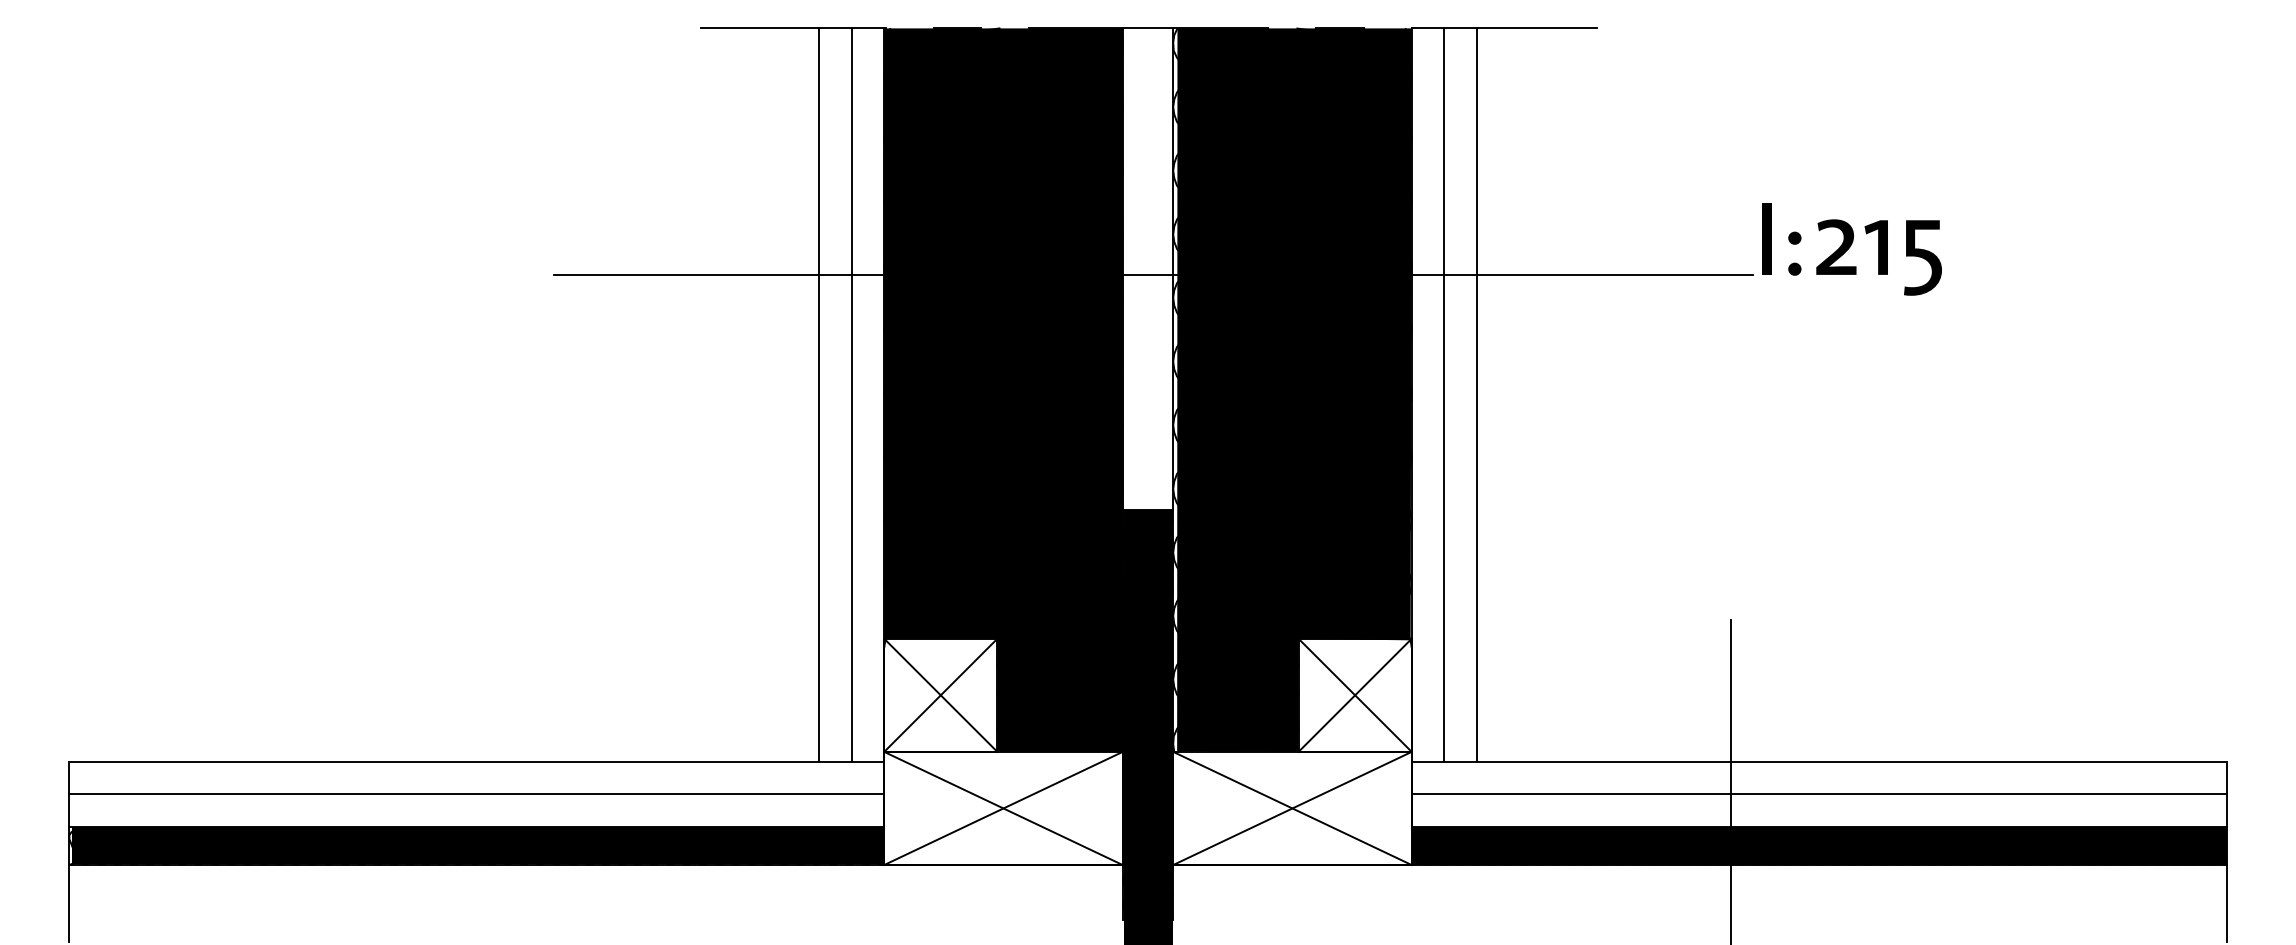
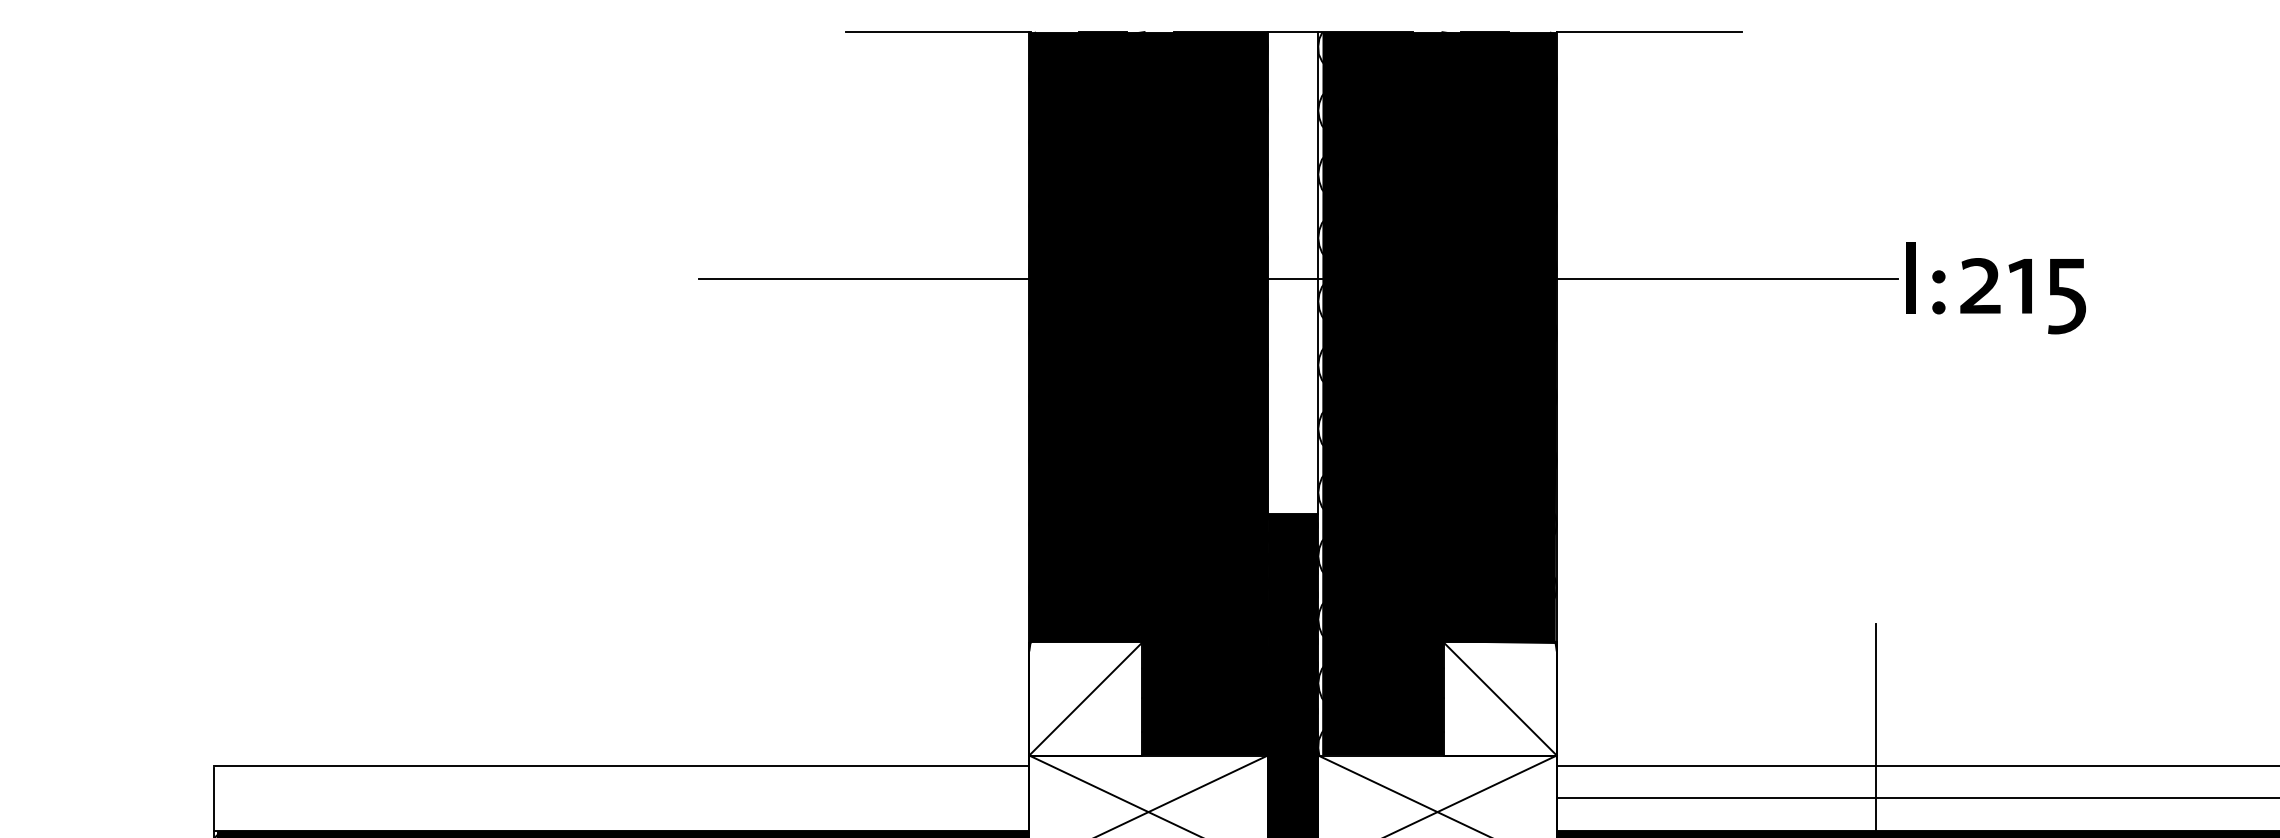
part: (1851, 249) -> (1995, 288), moved
line: (819, 395) -> (964, 399), removed
line: (851, 395) -> (996, 399), removed
line: (1444, 395) -> (1589, 399), removed
line: (1476, 395) -> (1621, 399), removed
line: (940, 694) -> (1085, 698), removed
line: (1354, 694) -> (1499, 698), removed
line: (476, 794) -> (621, 798), removed

